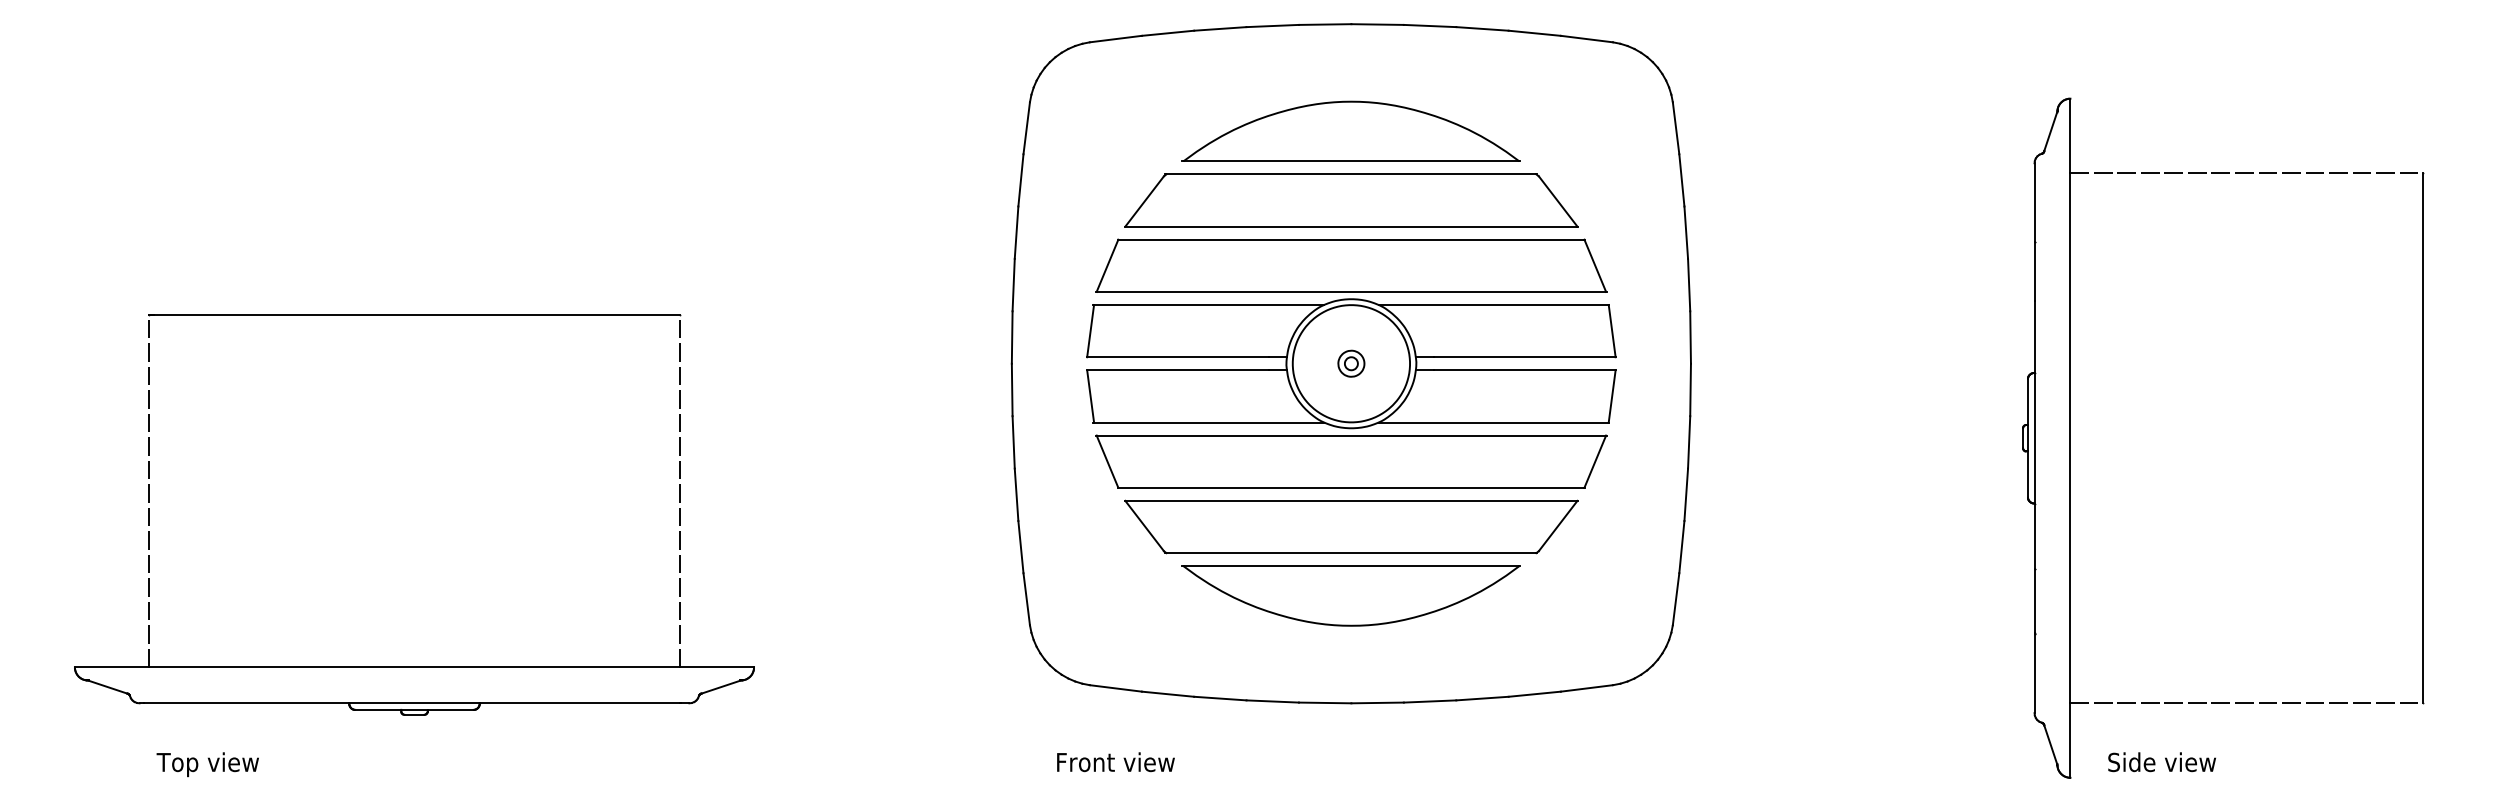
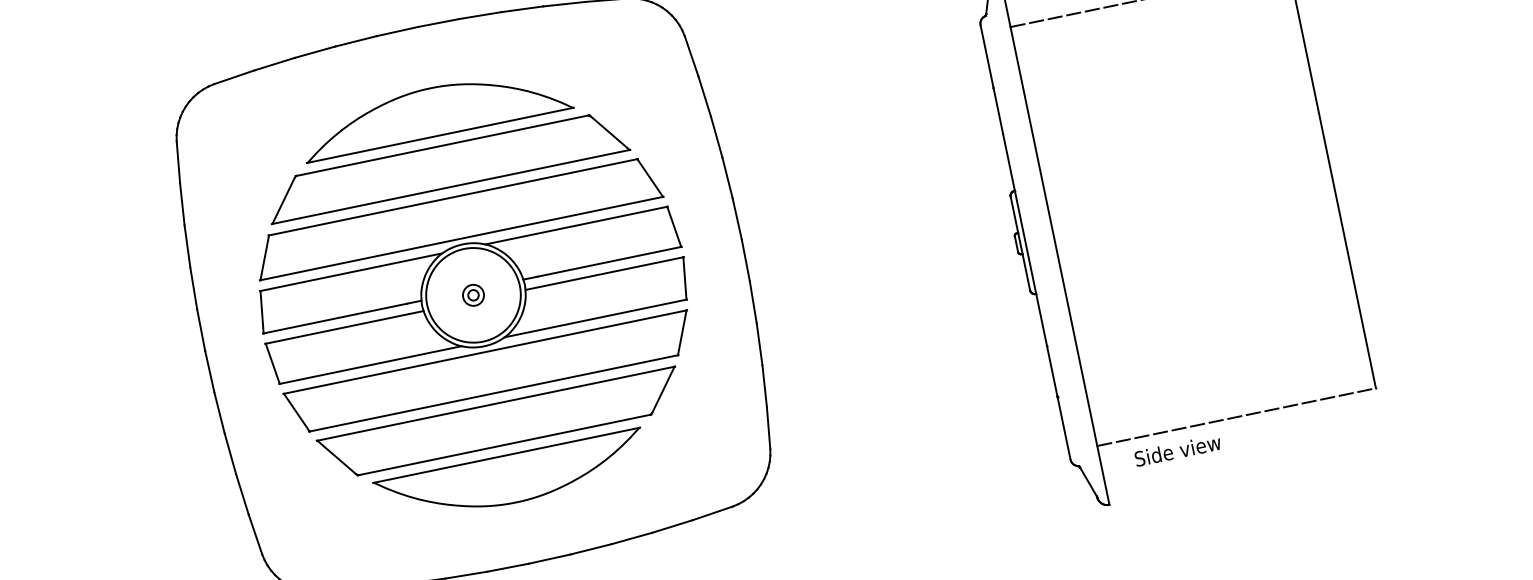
text: (2161, 762) -> (1177, 450), moved

